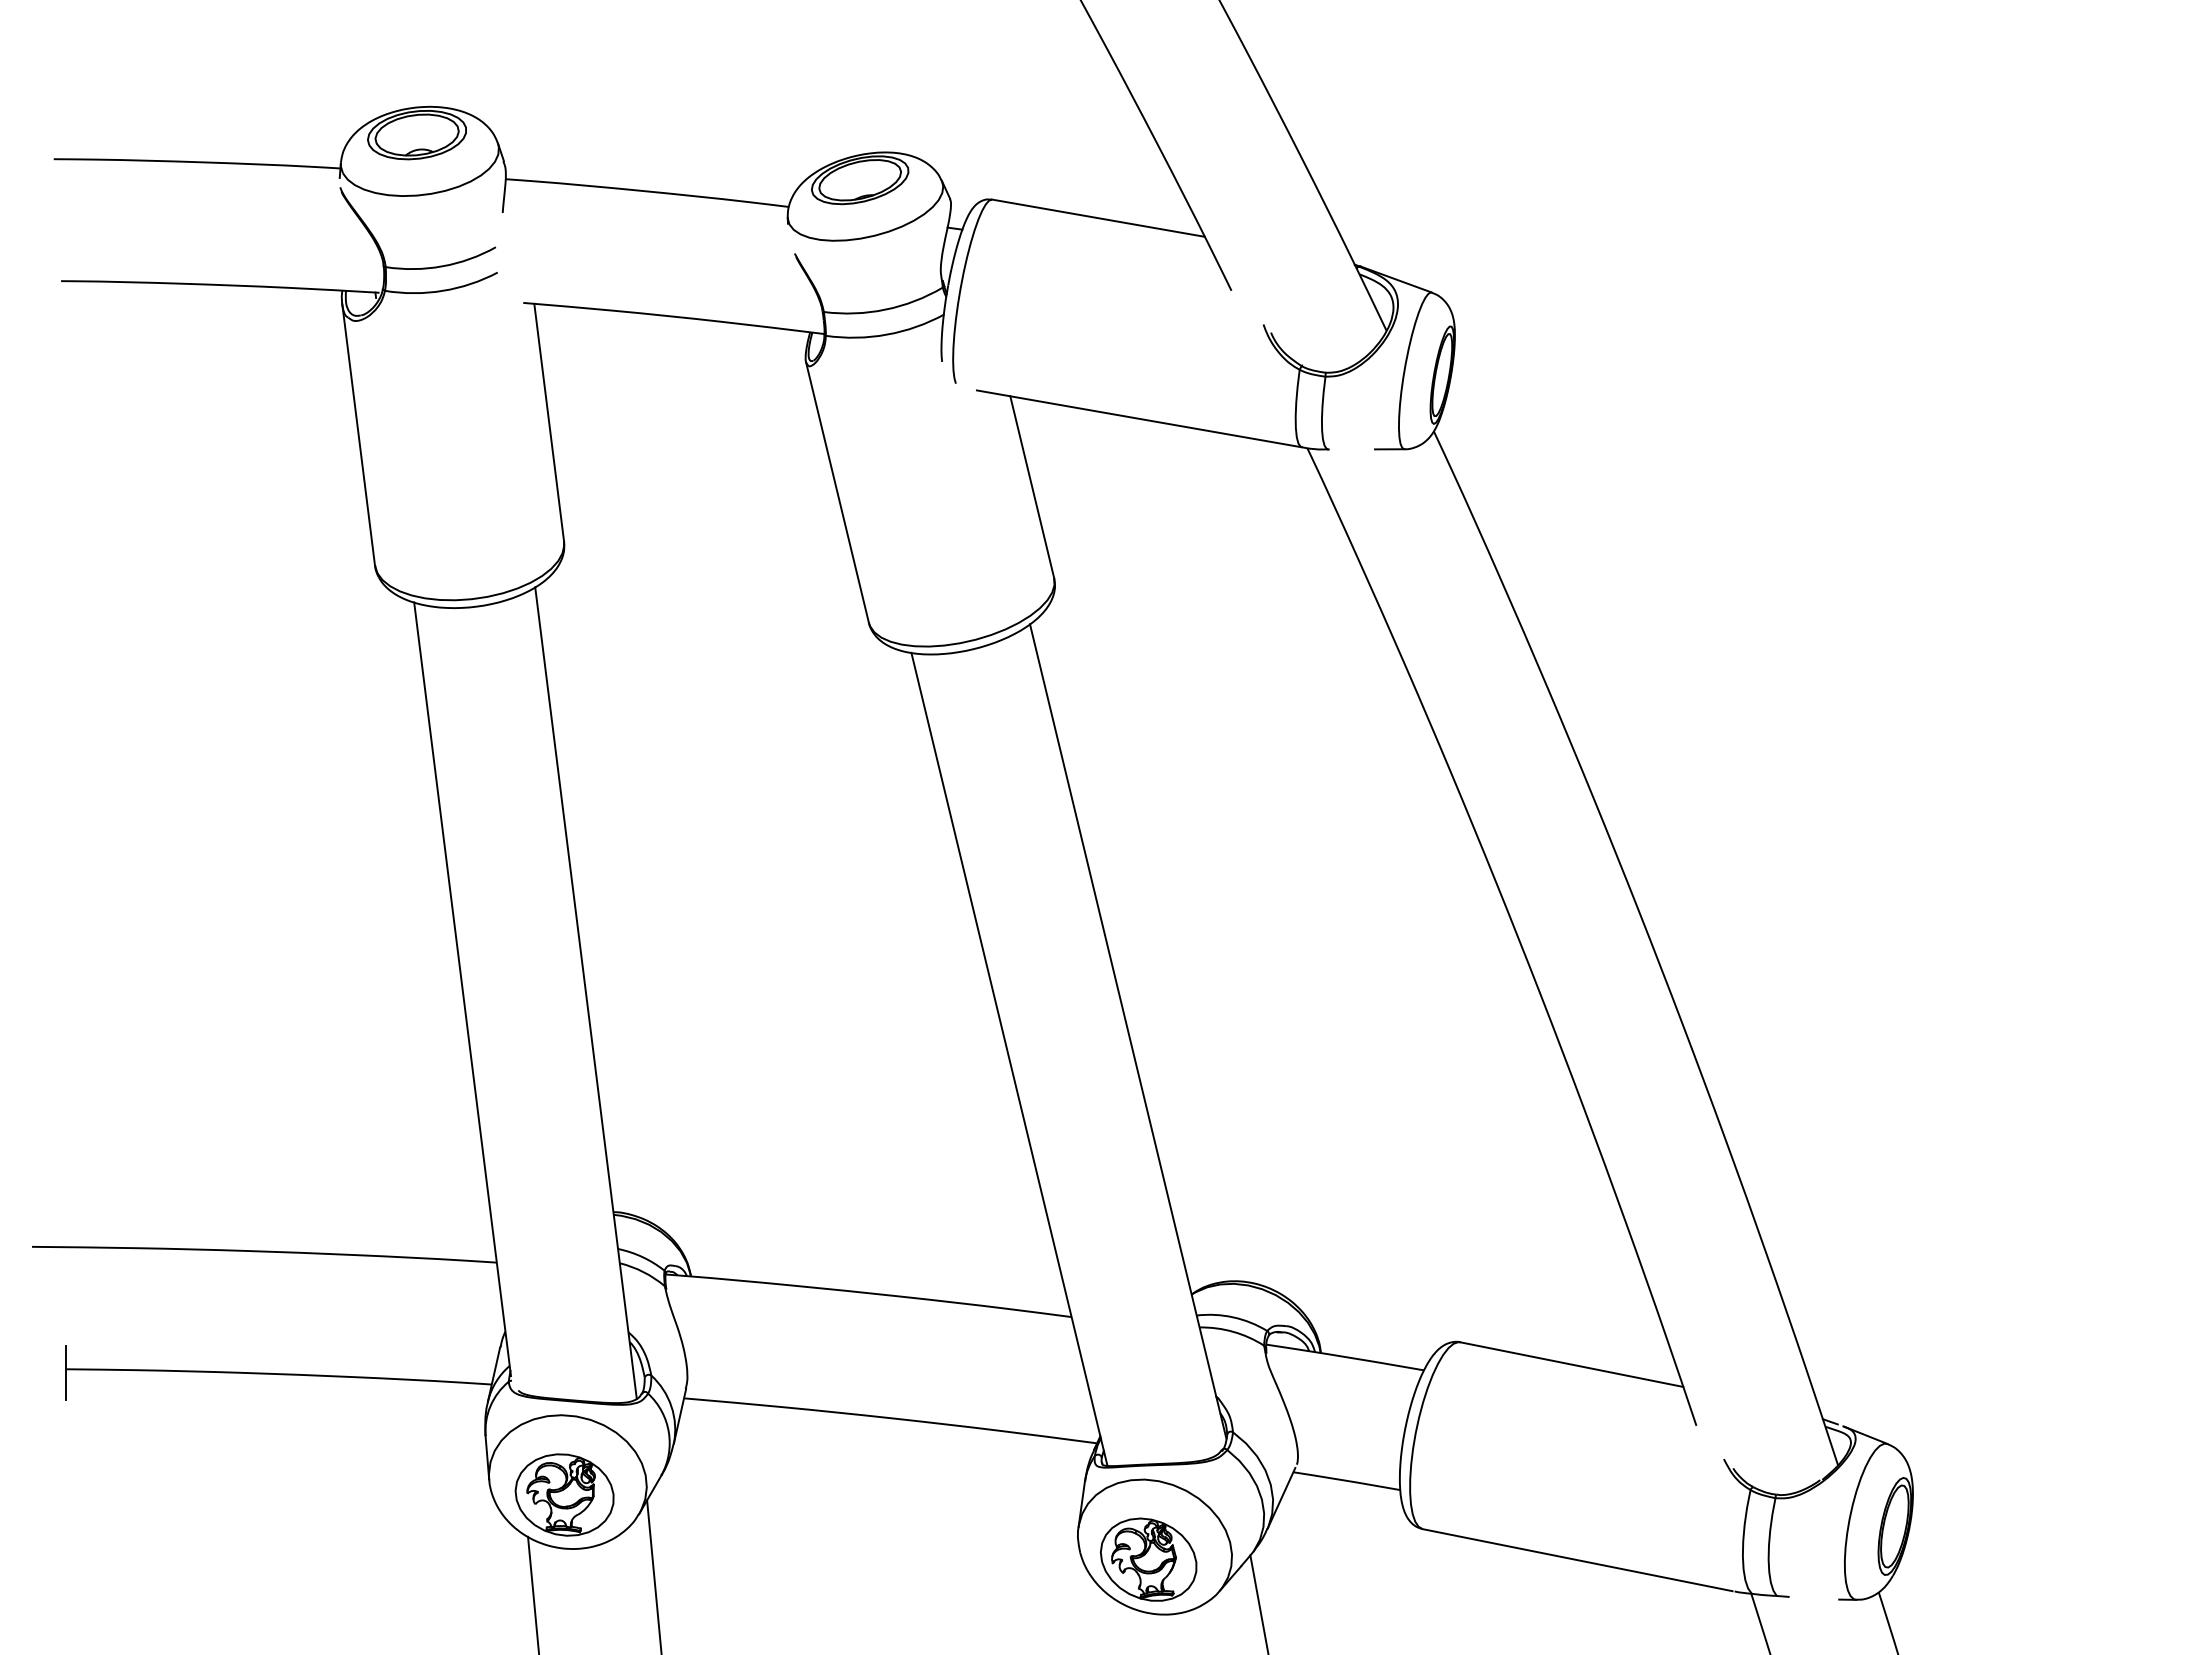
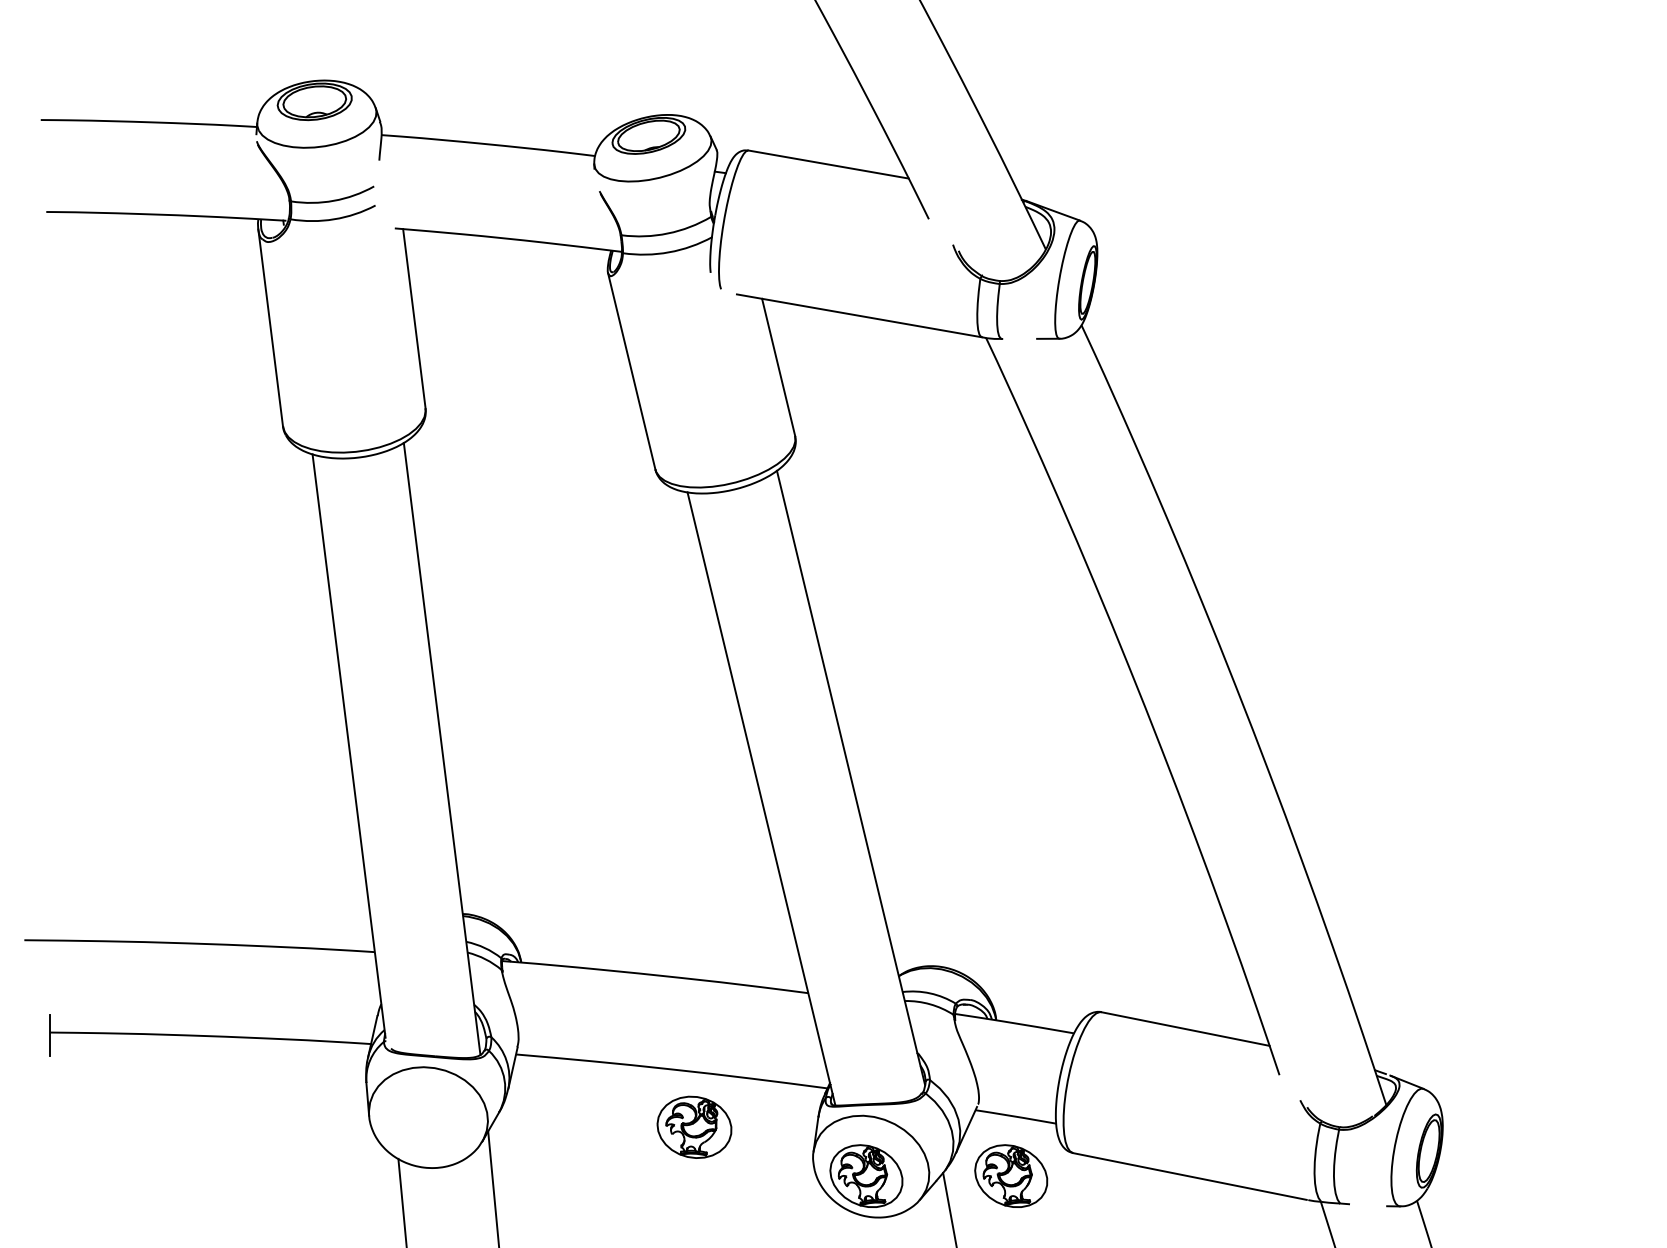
part: (564, 1494) -> (694, 1126), moved
part: (1340, 1559) -> (1011, 1176), added

